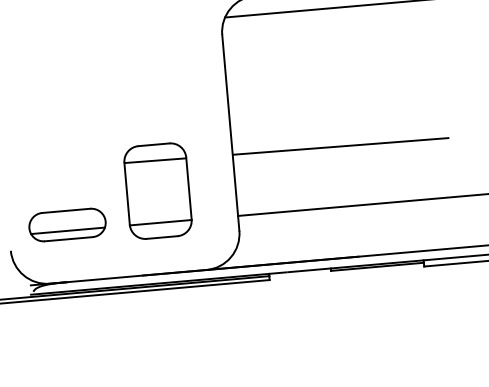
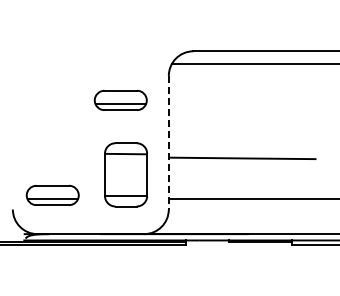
part: (154, 75) -> (120, 99), added
line: (230, 132) -> (168, 142), solid -> dashed
part: (157, 190) -> (125, 174), moved

